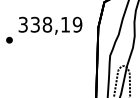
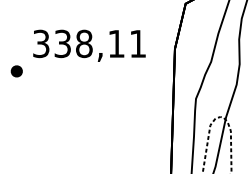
text: (77, 24) -> (137, 43), 338,19 -> 338,11

